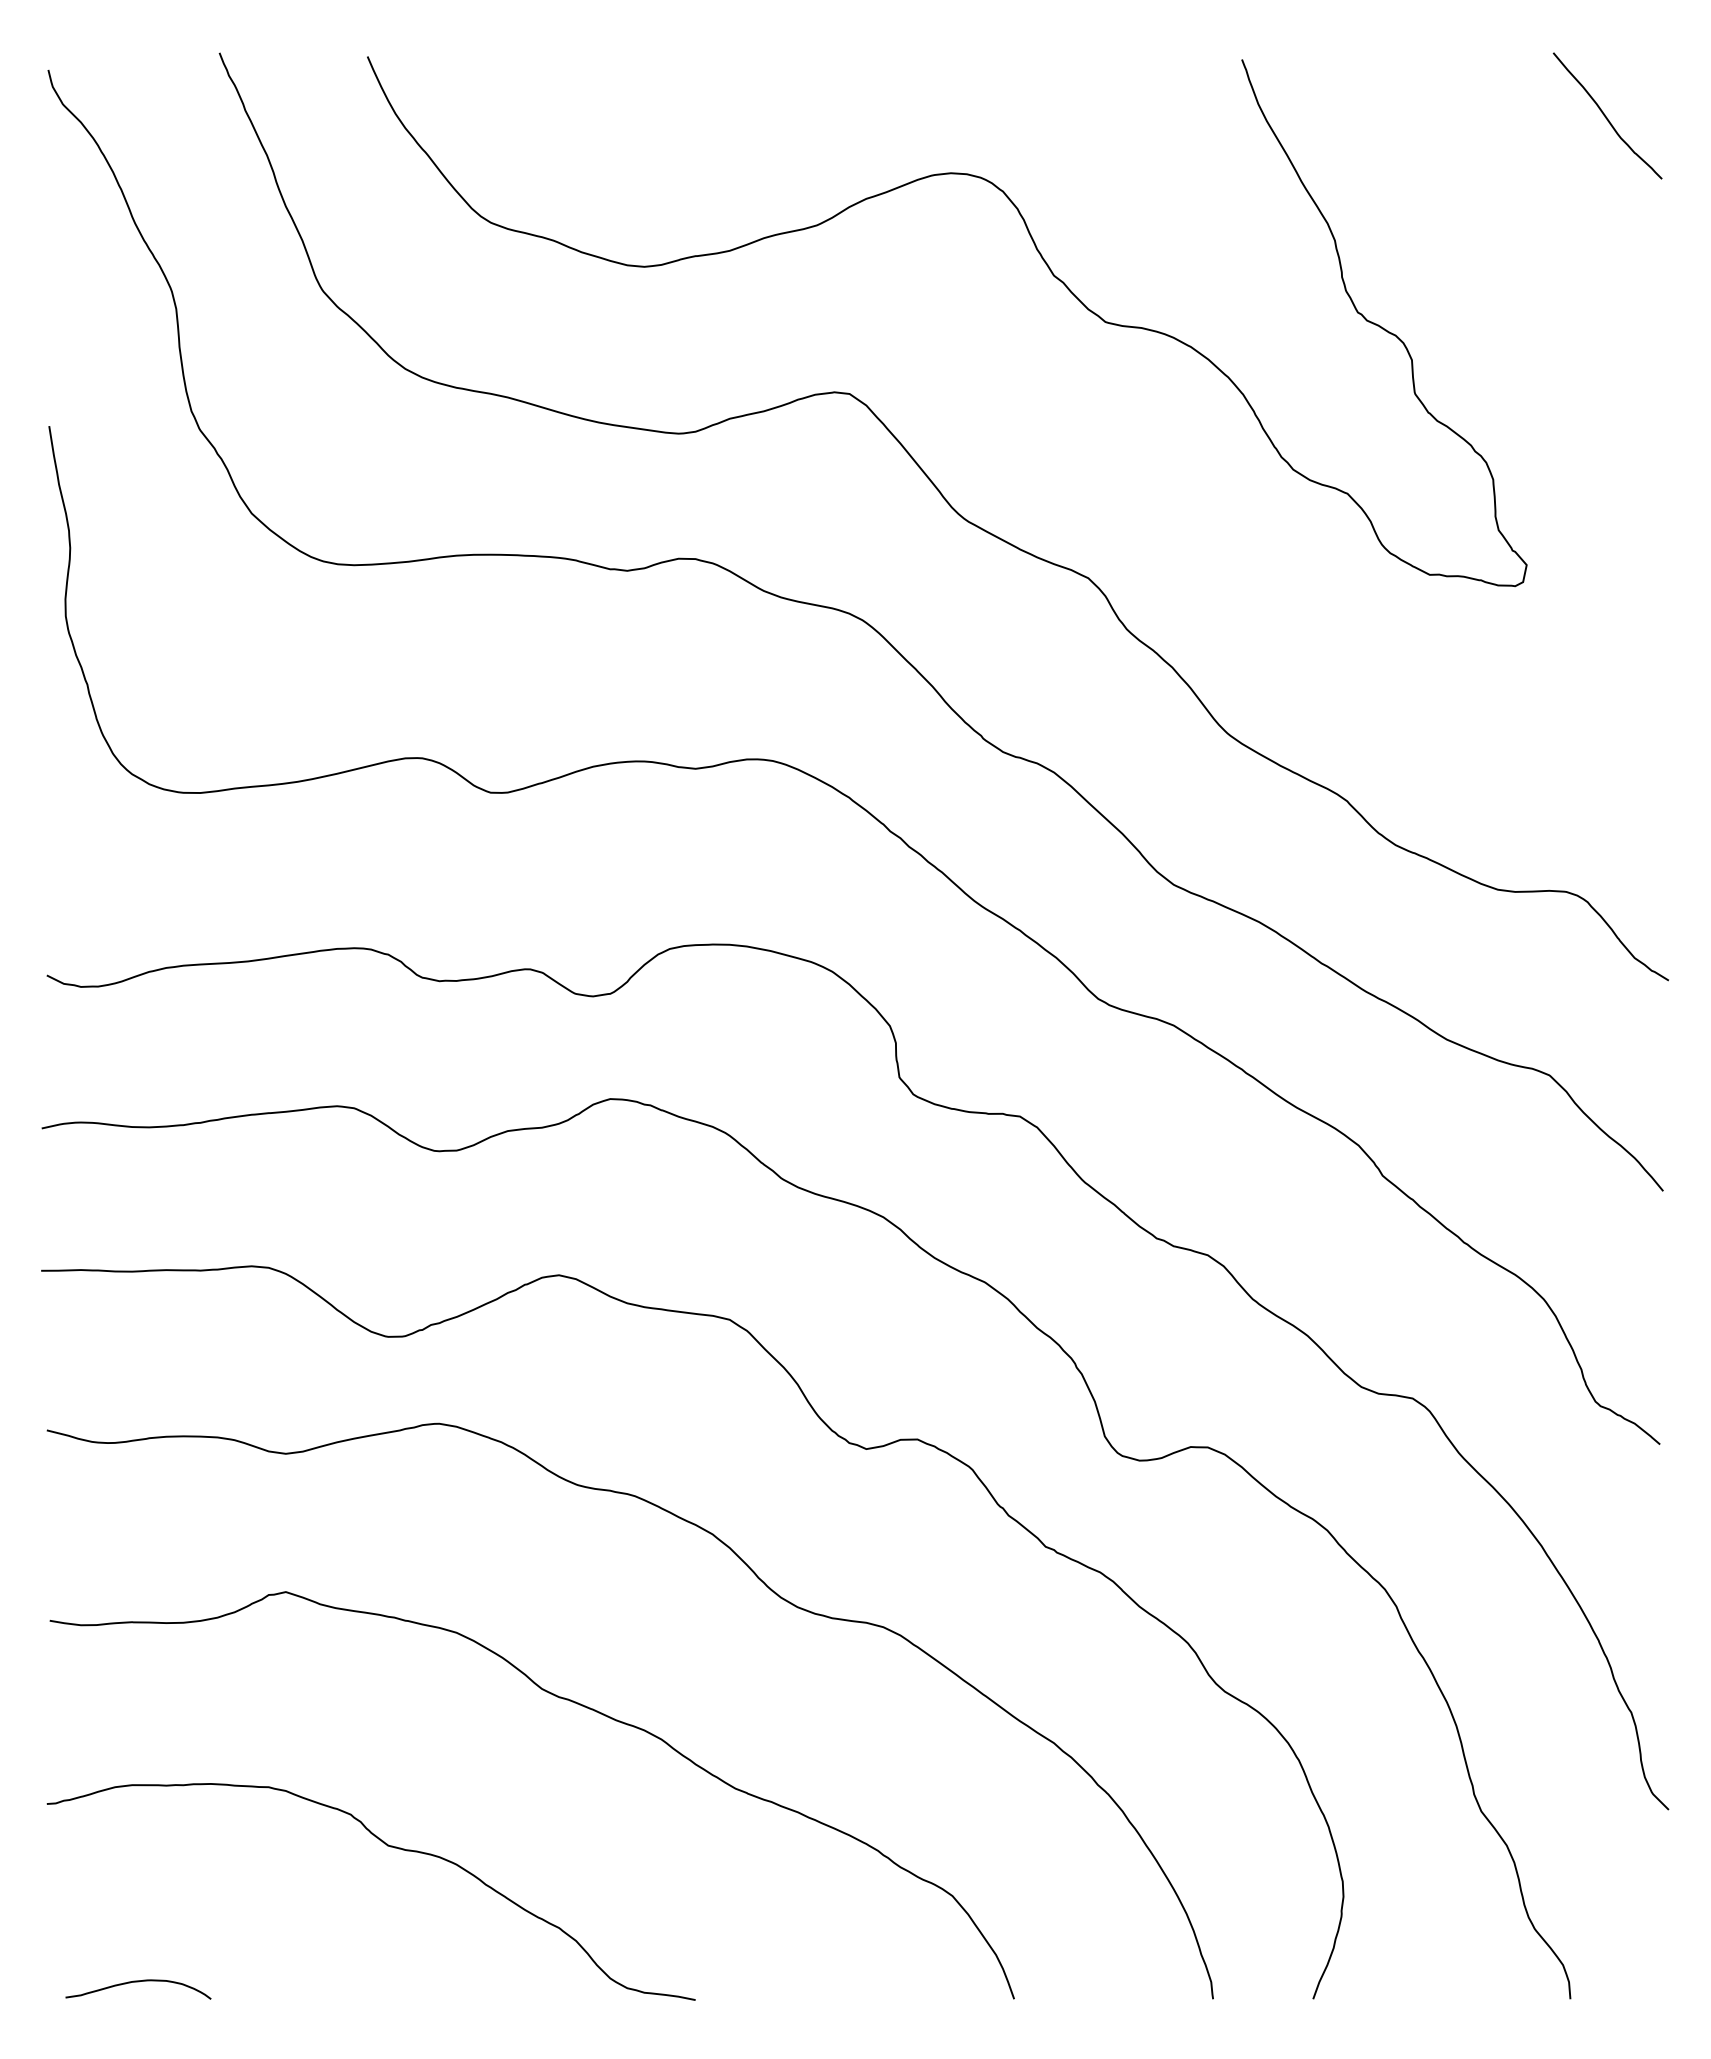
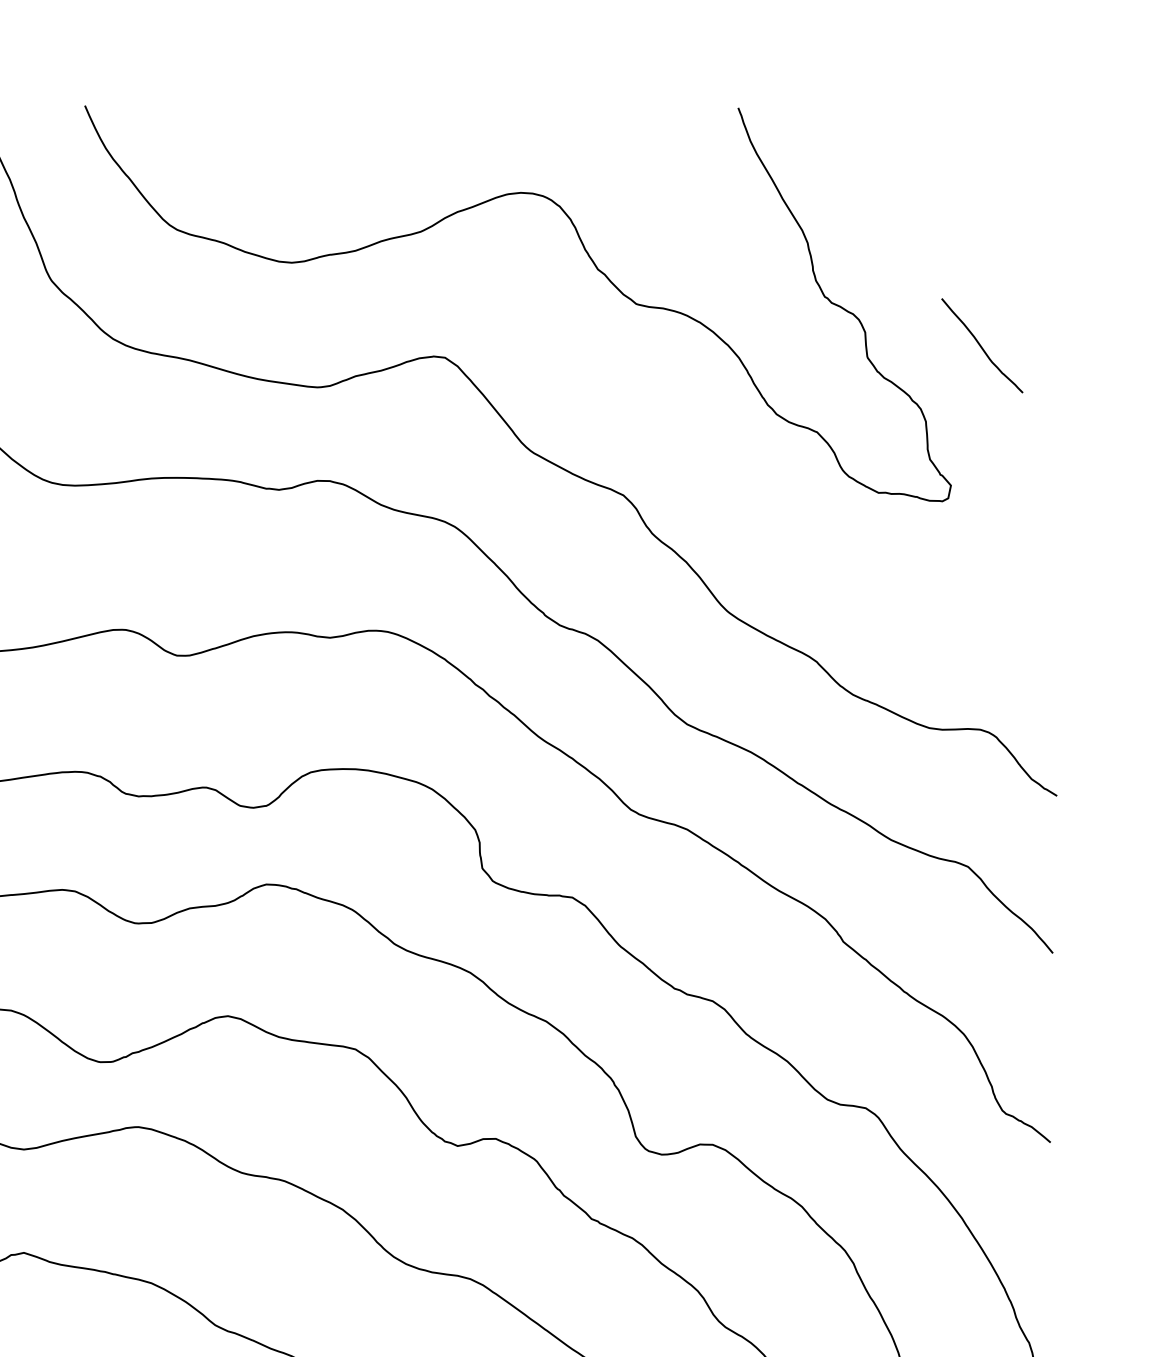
curve: (1606, 116) -> (981, 346), moved

